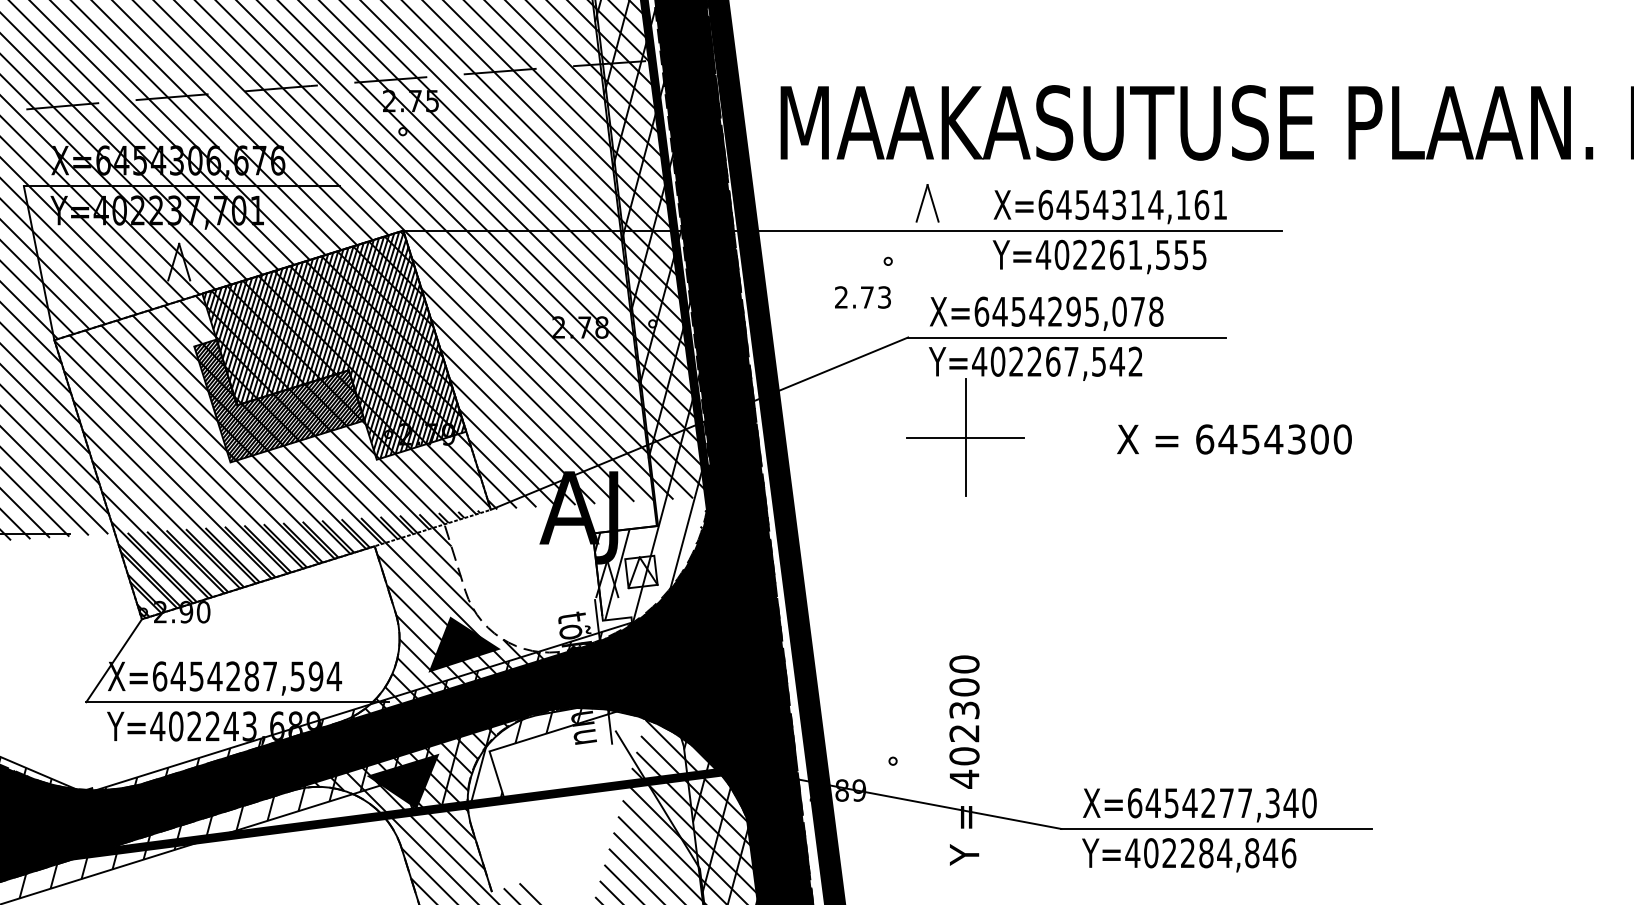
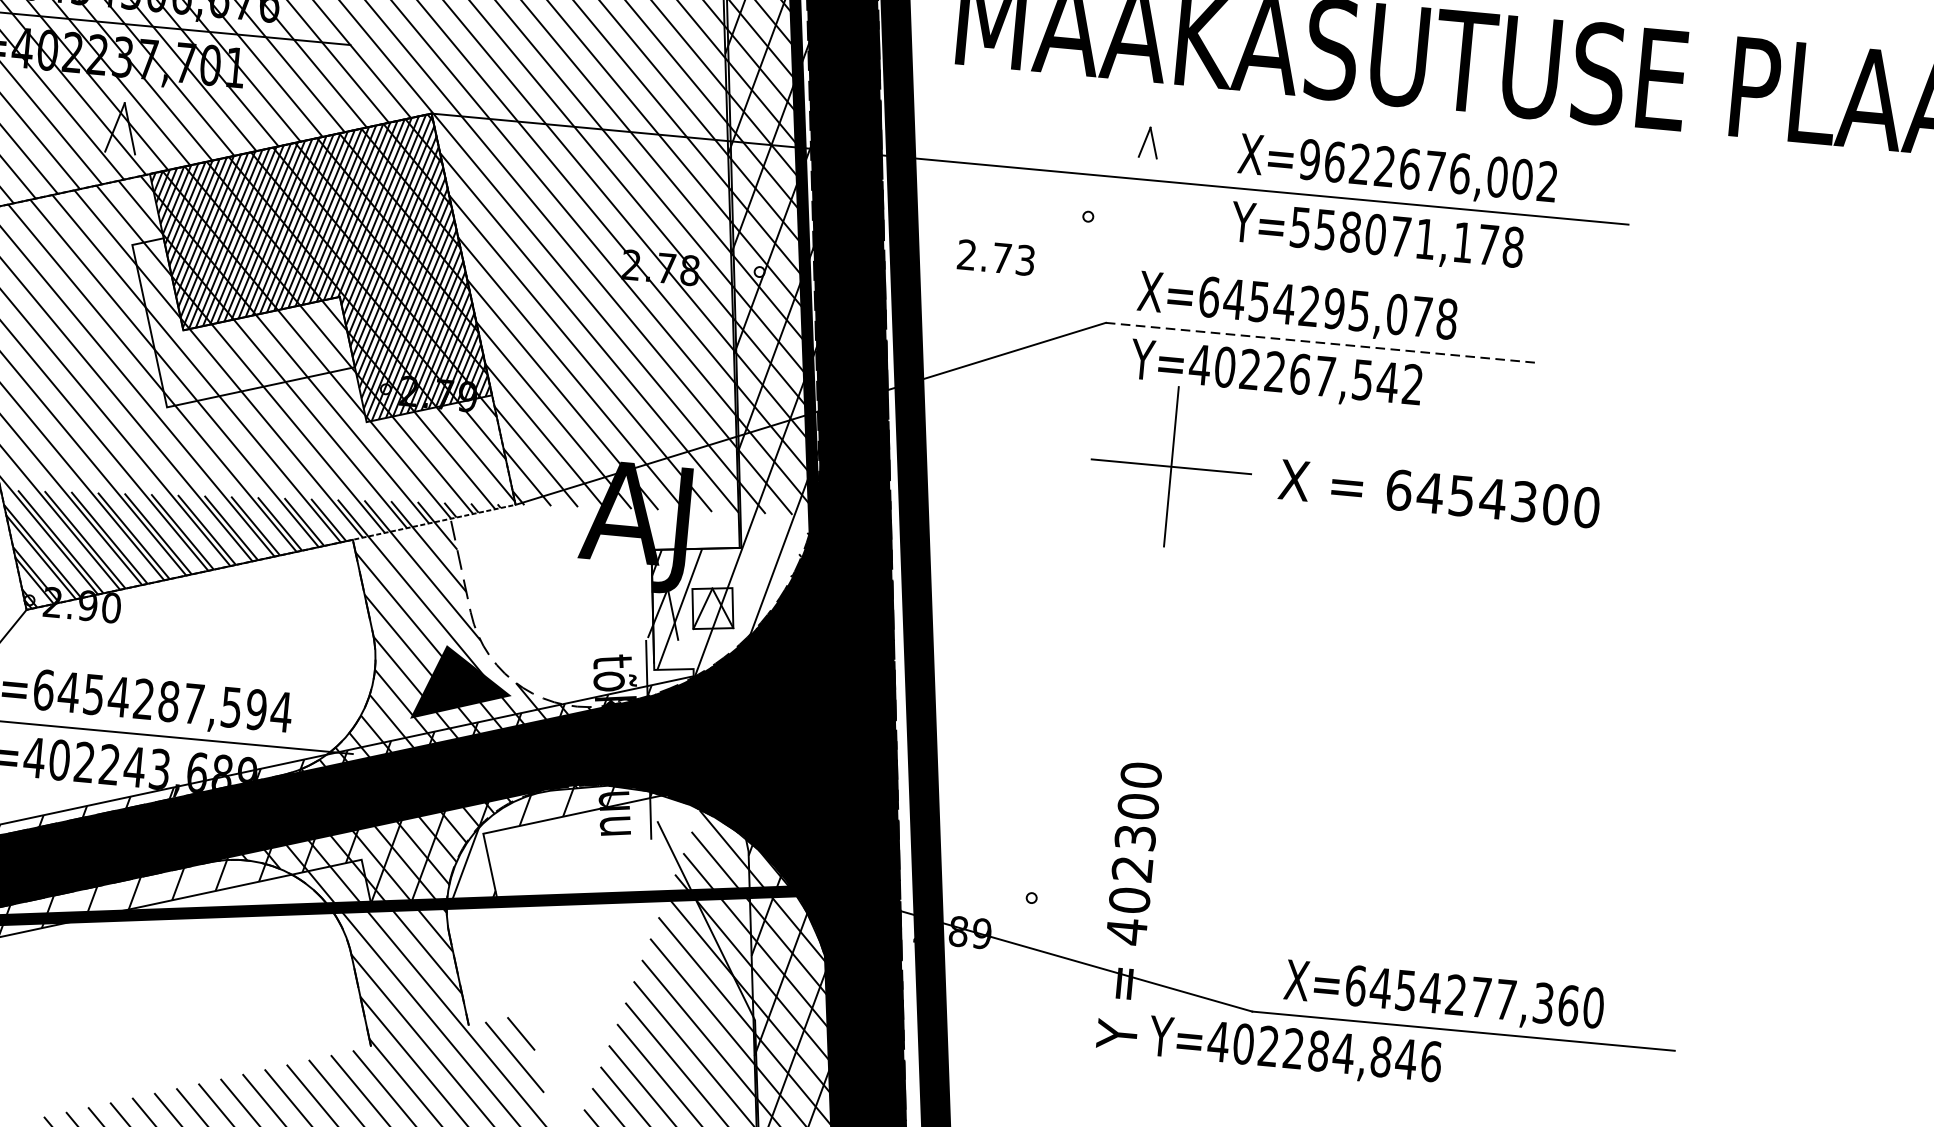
part: (927, 203) -> (1149, 142), size x0.6
text: (1132, 204) -> (1428, 170), X=6454314,161 -> X=9622676,002
text: (1120, 254) -> (1405, 236), Y=402261,555 -> Y=558071,178
text: (862, 297) -> (995, 257), moved
line: (1066, 337) -> (1321, 342), solid -> dashed
hatch: (278, 400) -> (240, 329), removed
text: (1234, 439) -> (1439, 493), moved
fill: (402, 781) -> (360, 863), removed
text: (1290, 803) -> (1567, 1005), X=6454277,340 -> X=6454277,360
text: (1189, 855) -> (1295, 1052), moved

